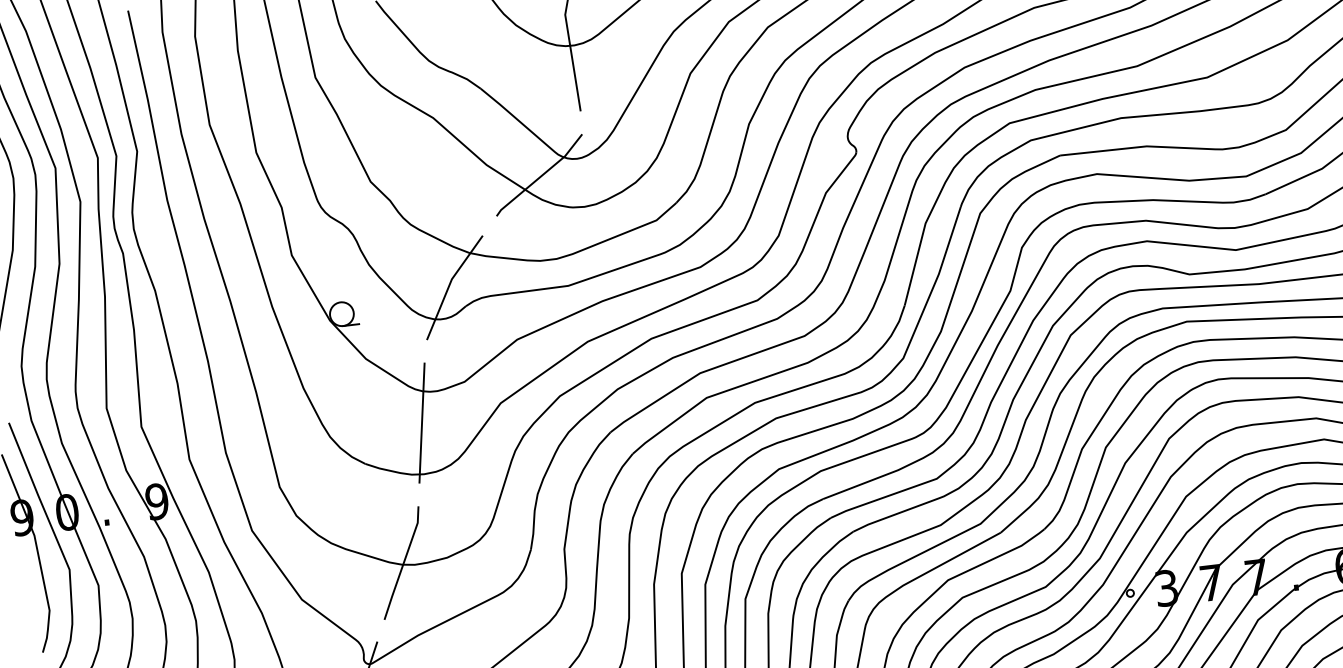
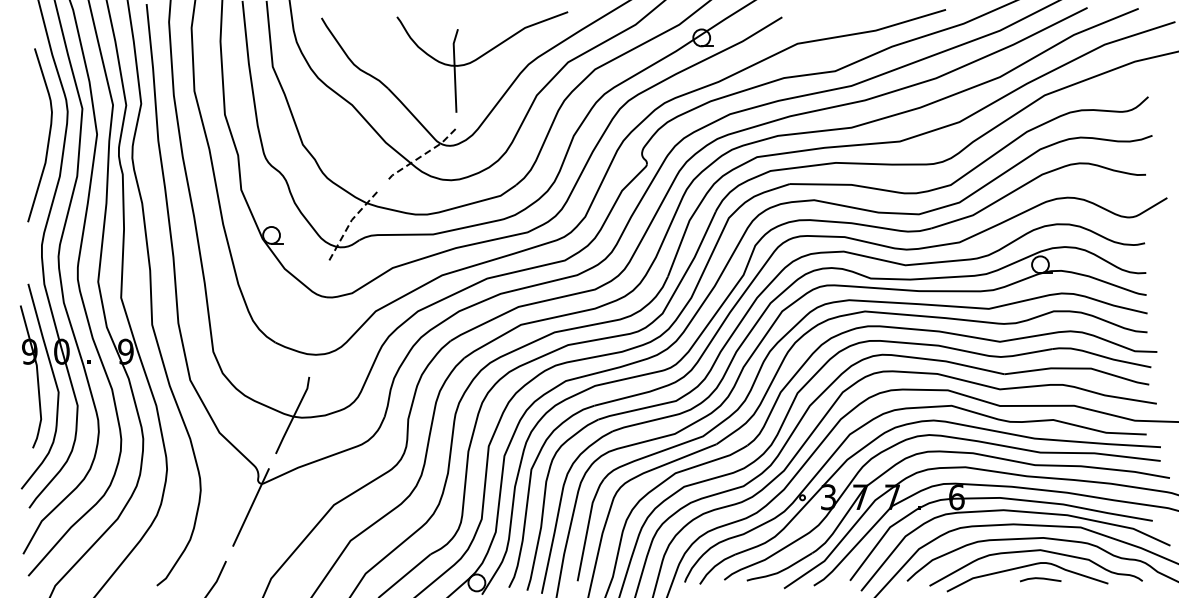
line: (540, 176) -> (422, 155), solid -> dashed
line: (449, 284) -> (349, 223), solid -> dashed
line: (421, 422) -> (318, 318), removed

